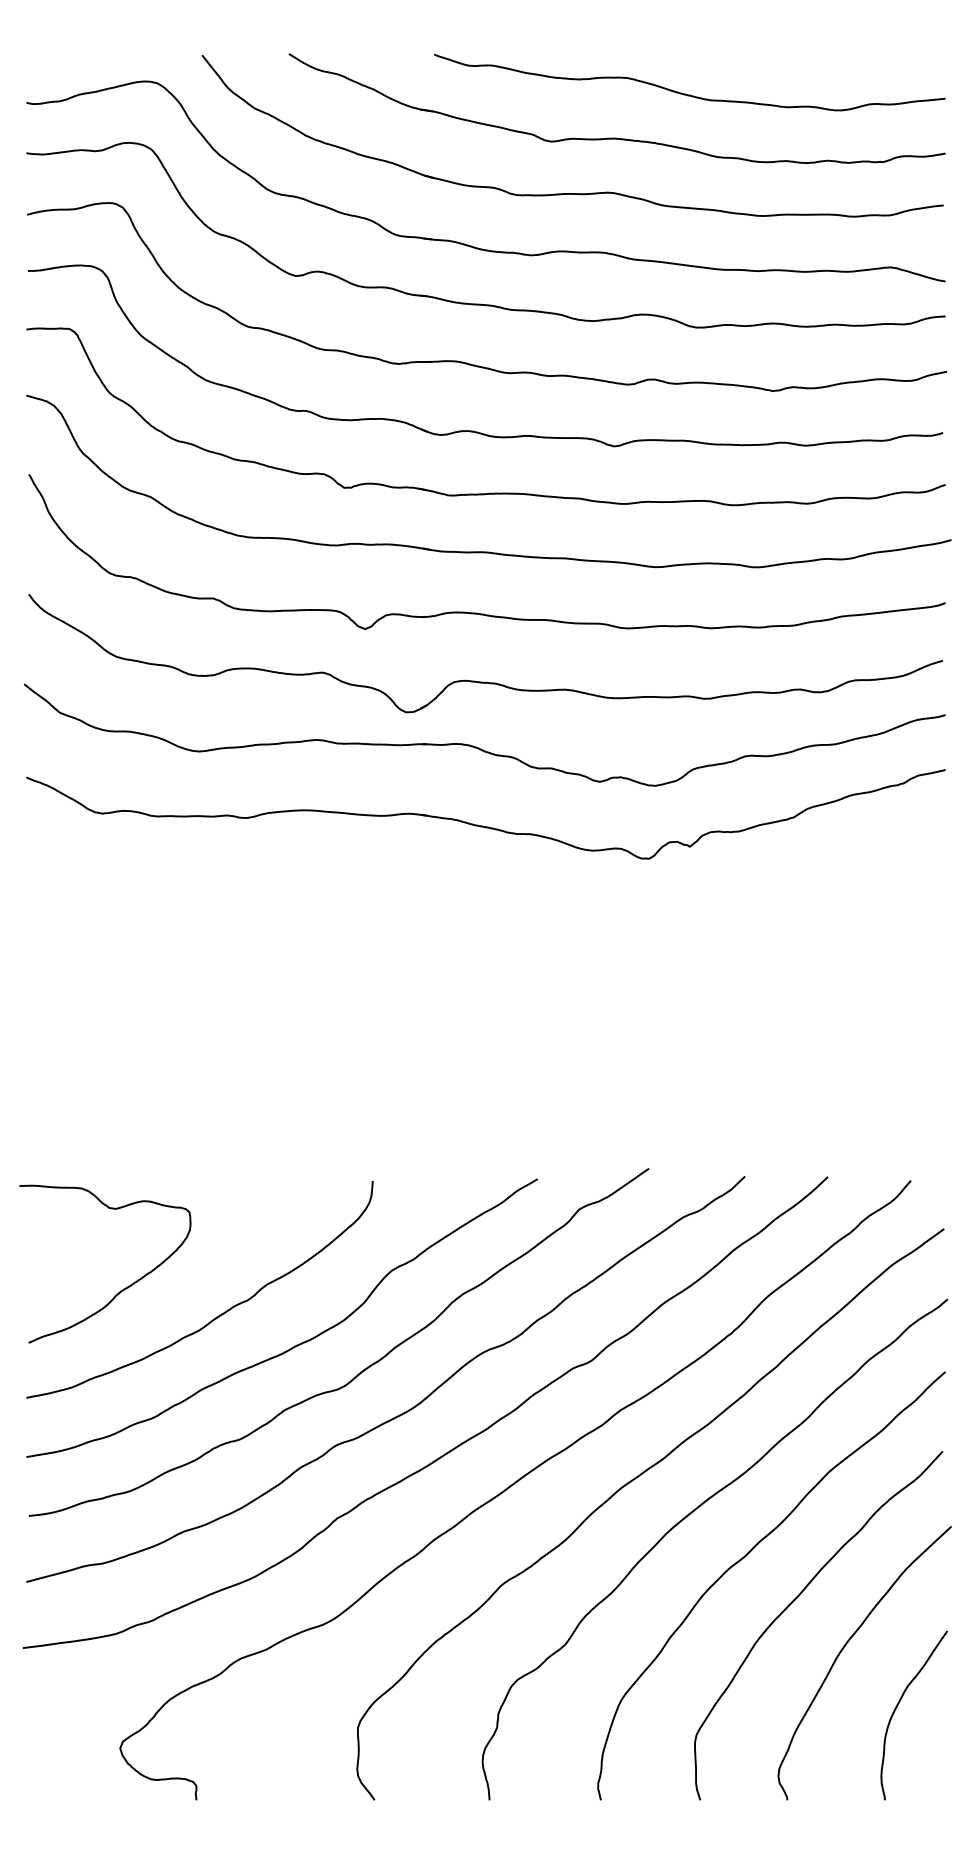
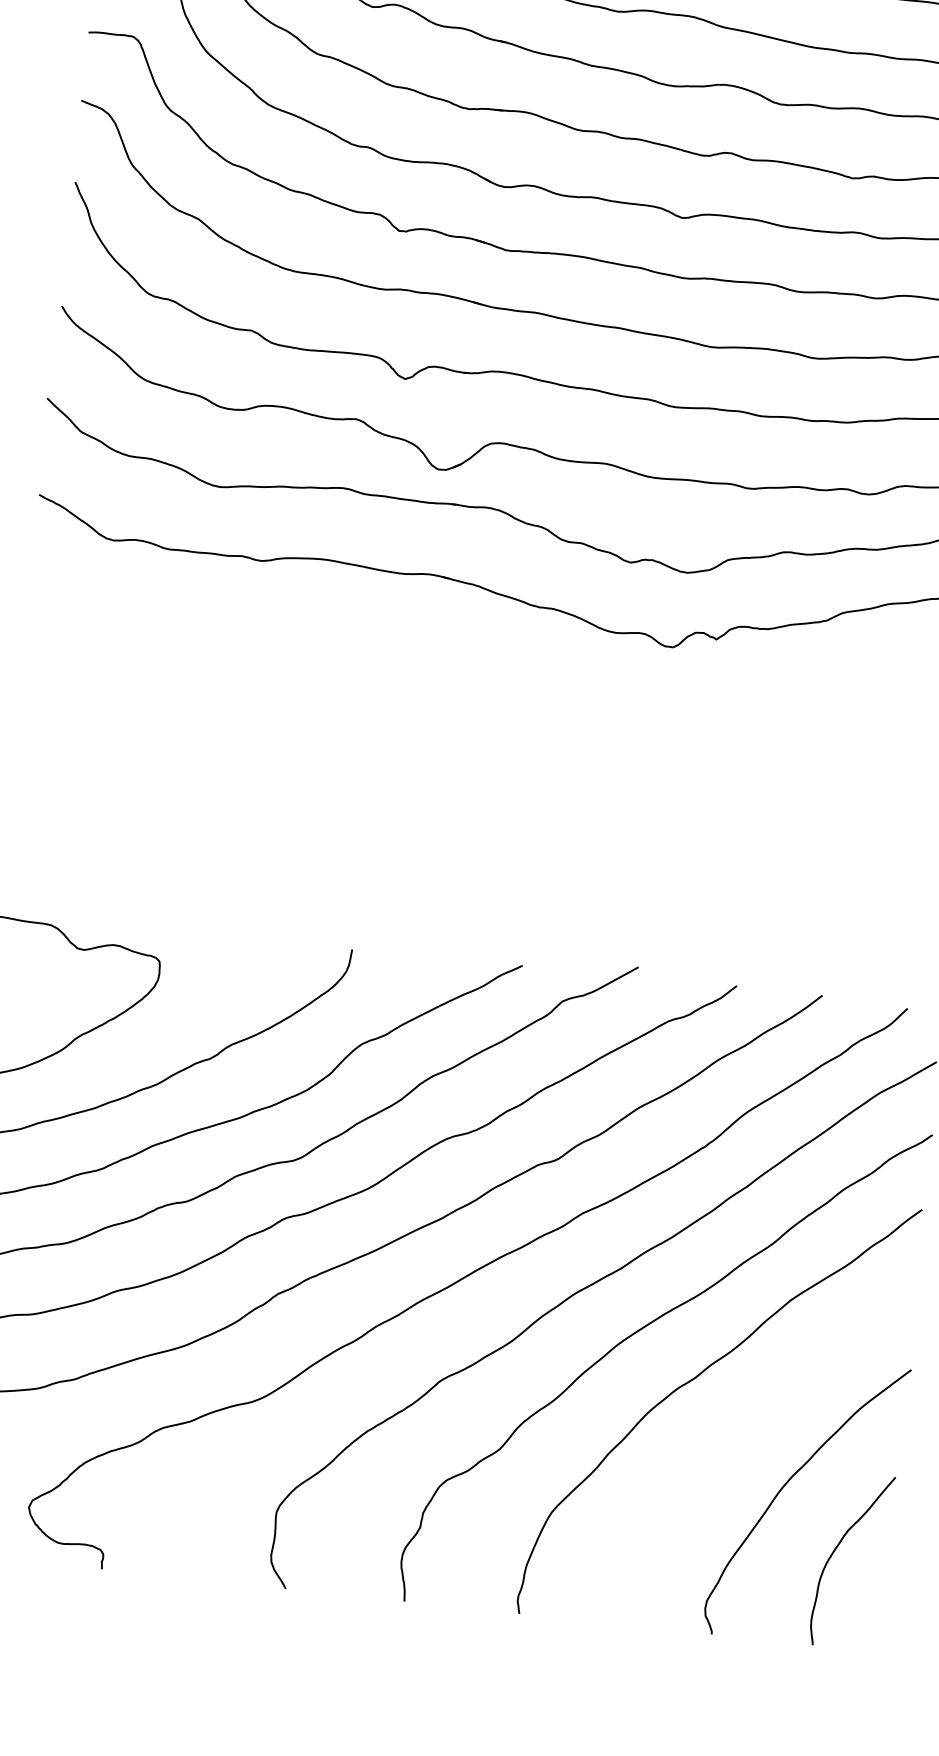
curve: (794, 1601) -> (741, 1430), removed

